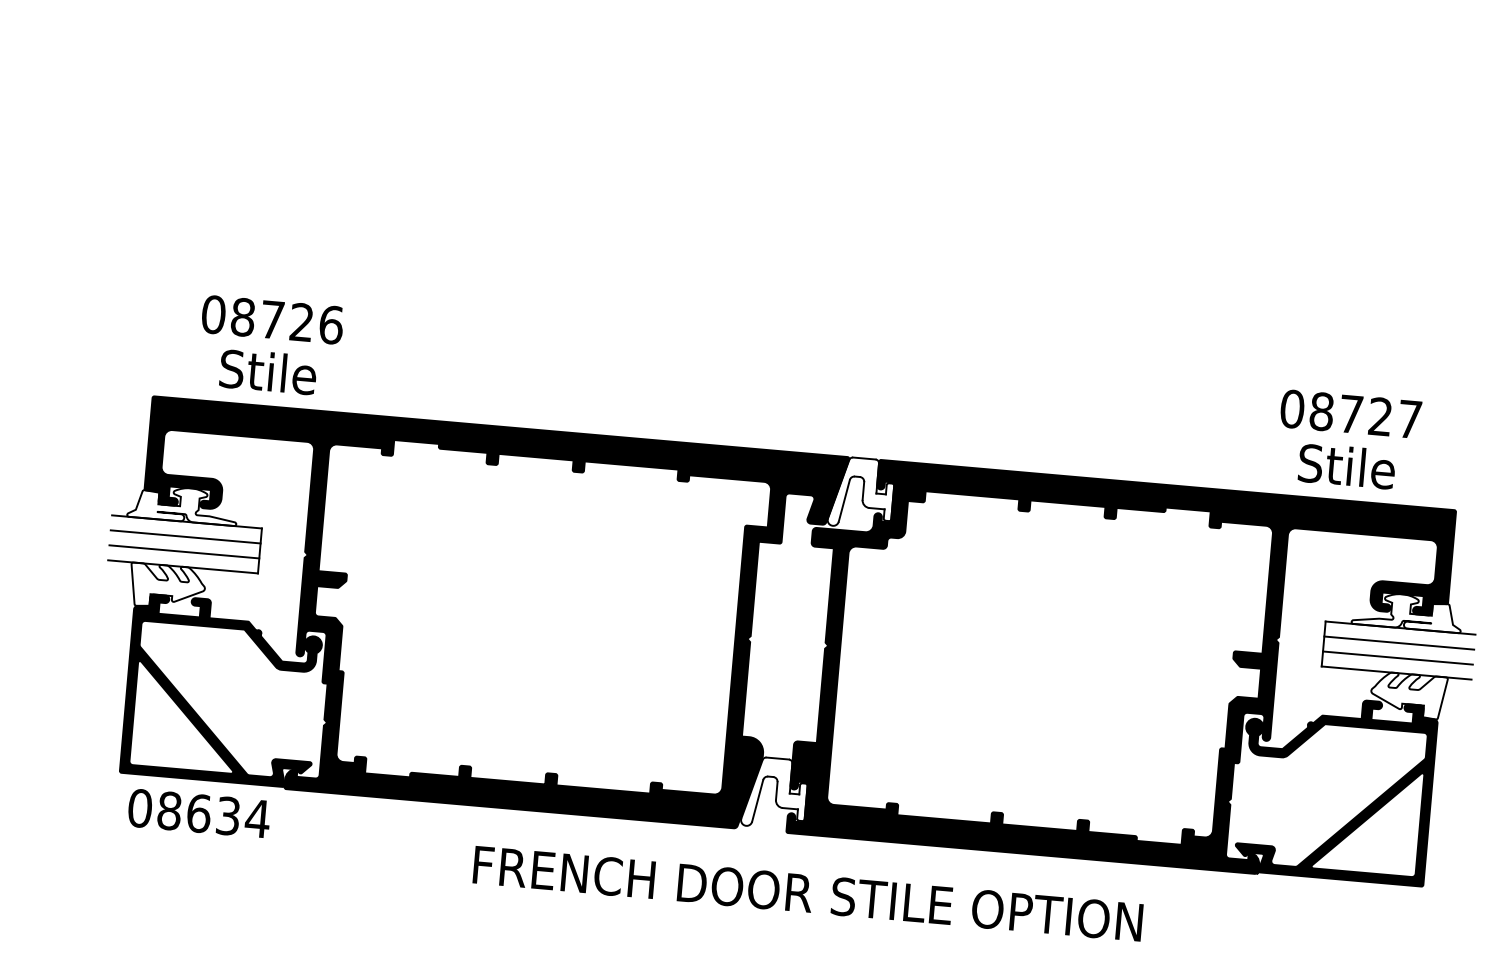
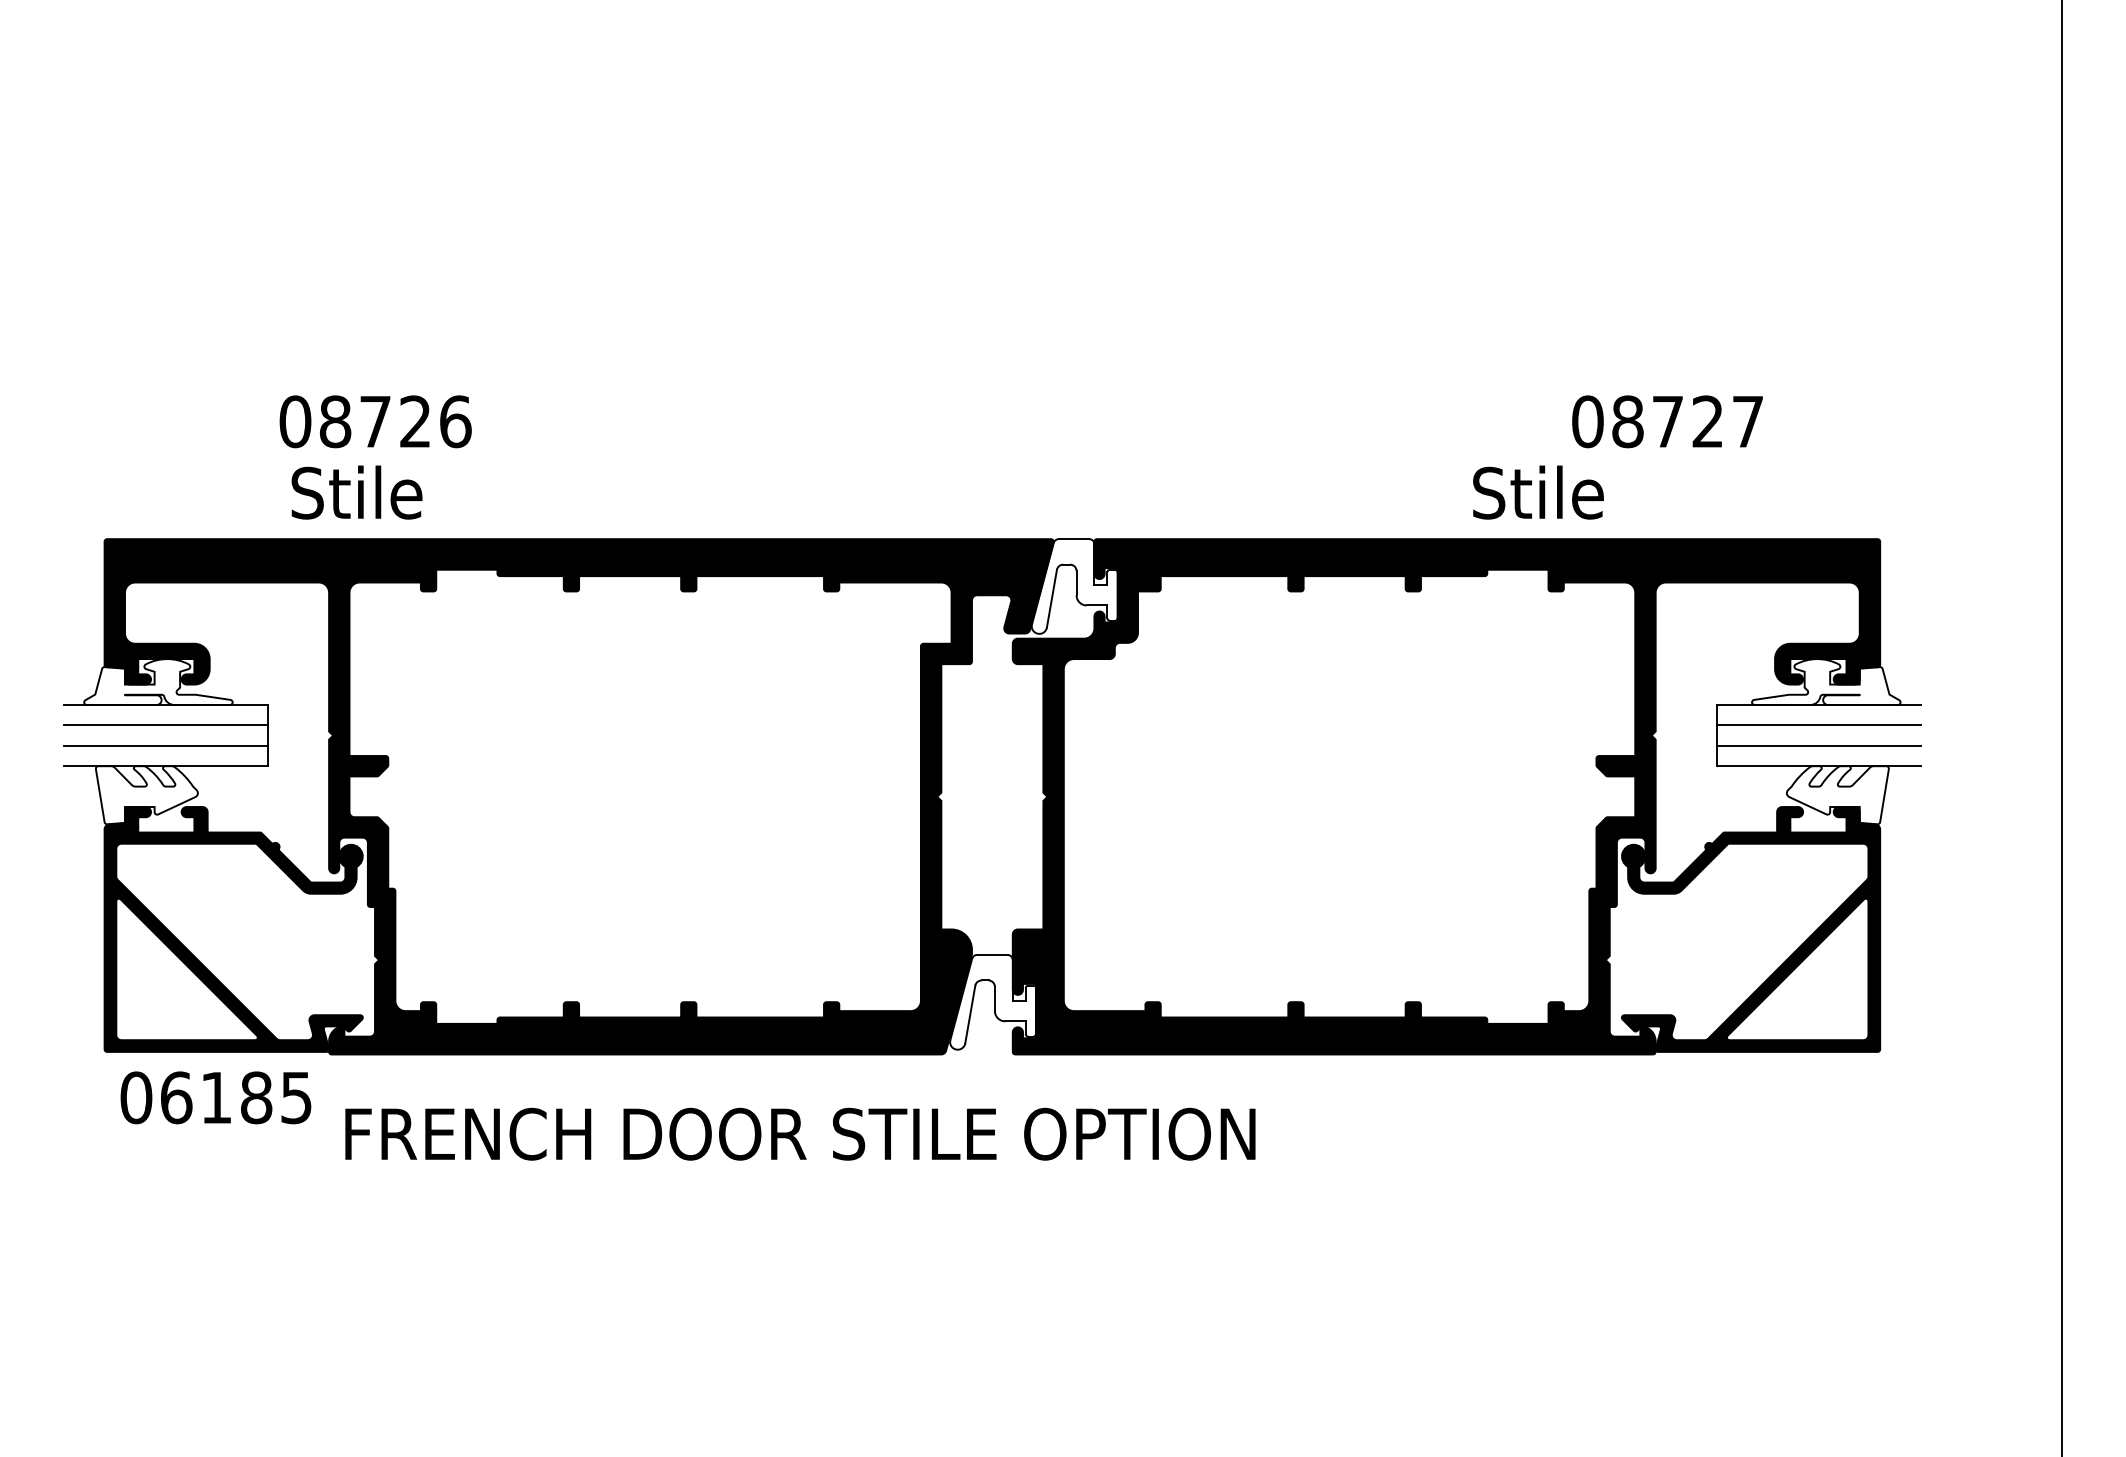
text: (272, 319) -> (375, 421), moved
text: (267, 371) -> (356, 492), moved
text: (1350, 414) -> (1667, 421), moved
text: (1347, 466) -> (1538, 492), moved
text: (213, 814) -> (236, 1097), 08634 -> 06185
text: (808, 893) -> (800, 1133), moved

